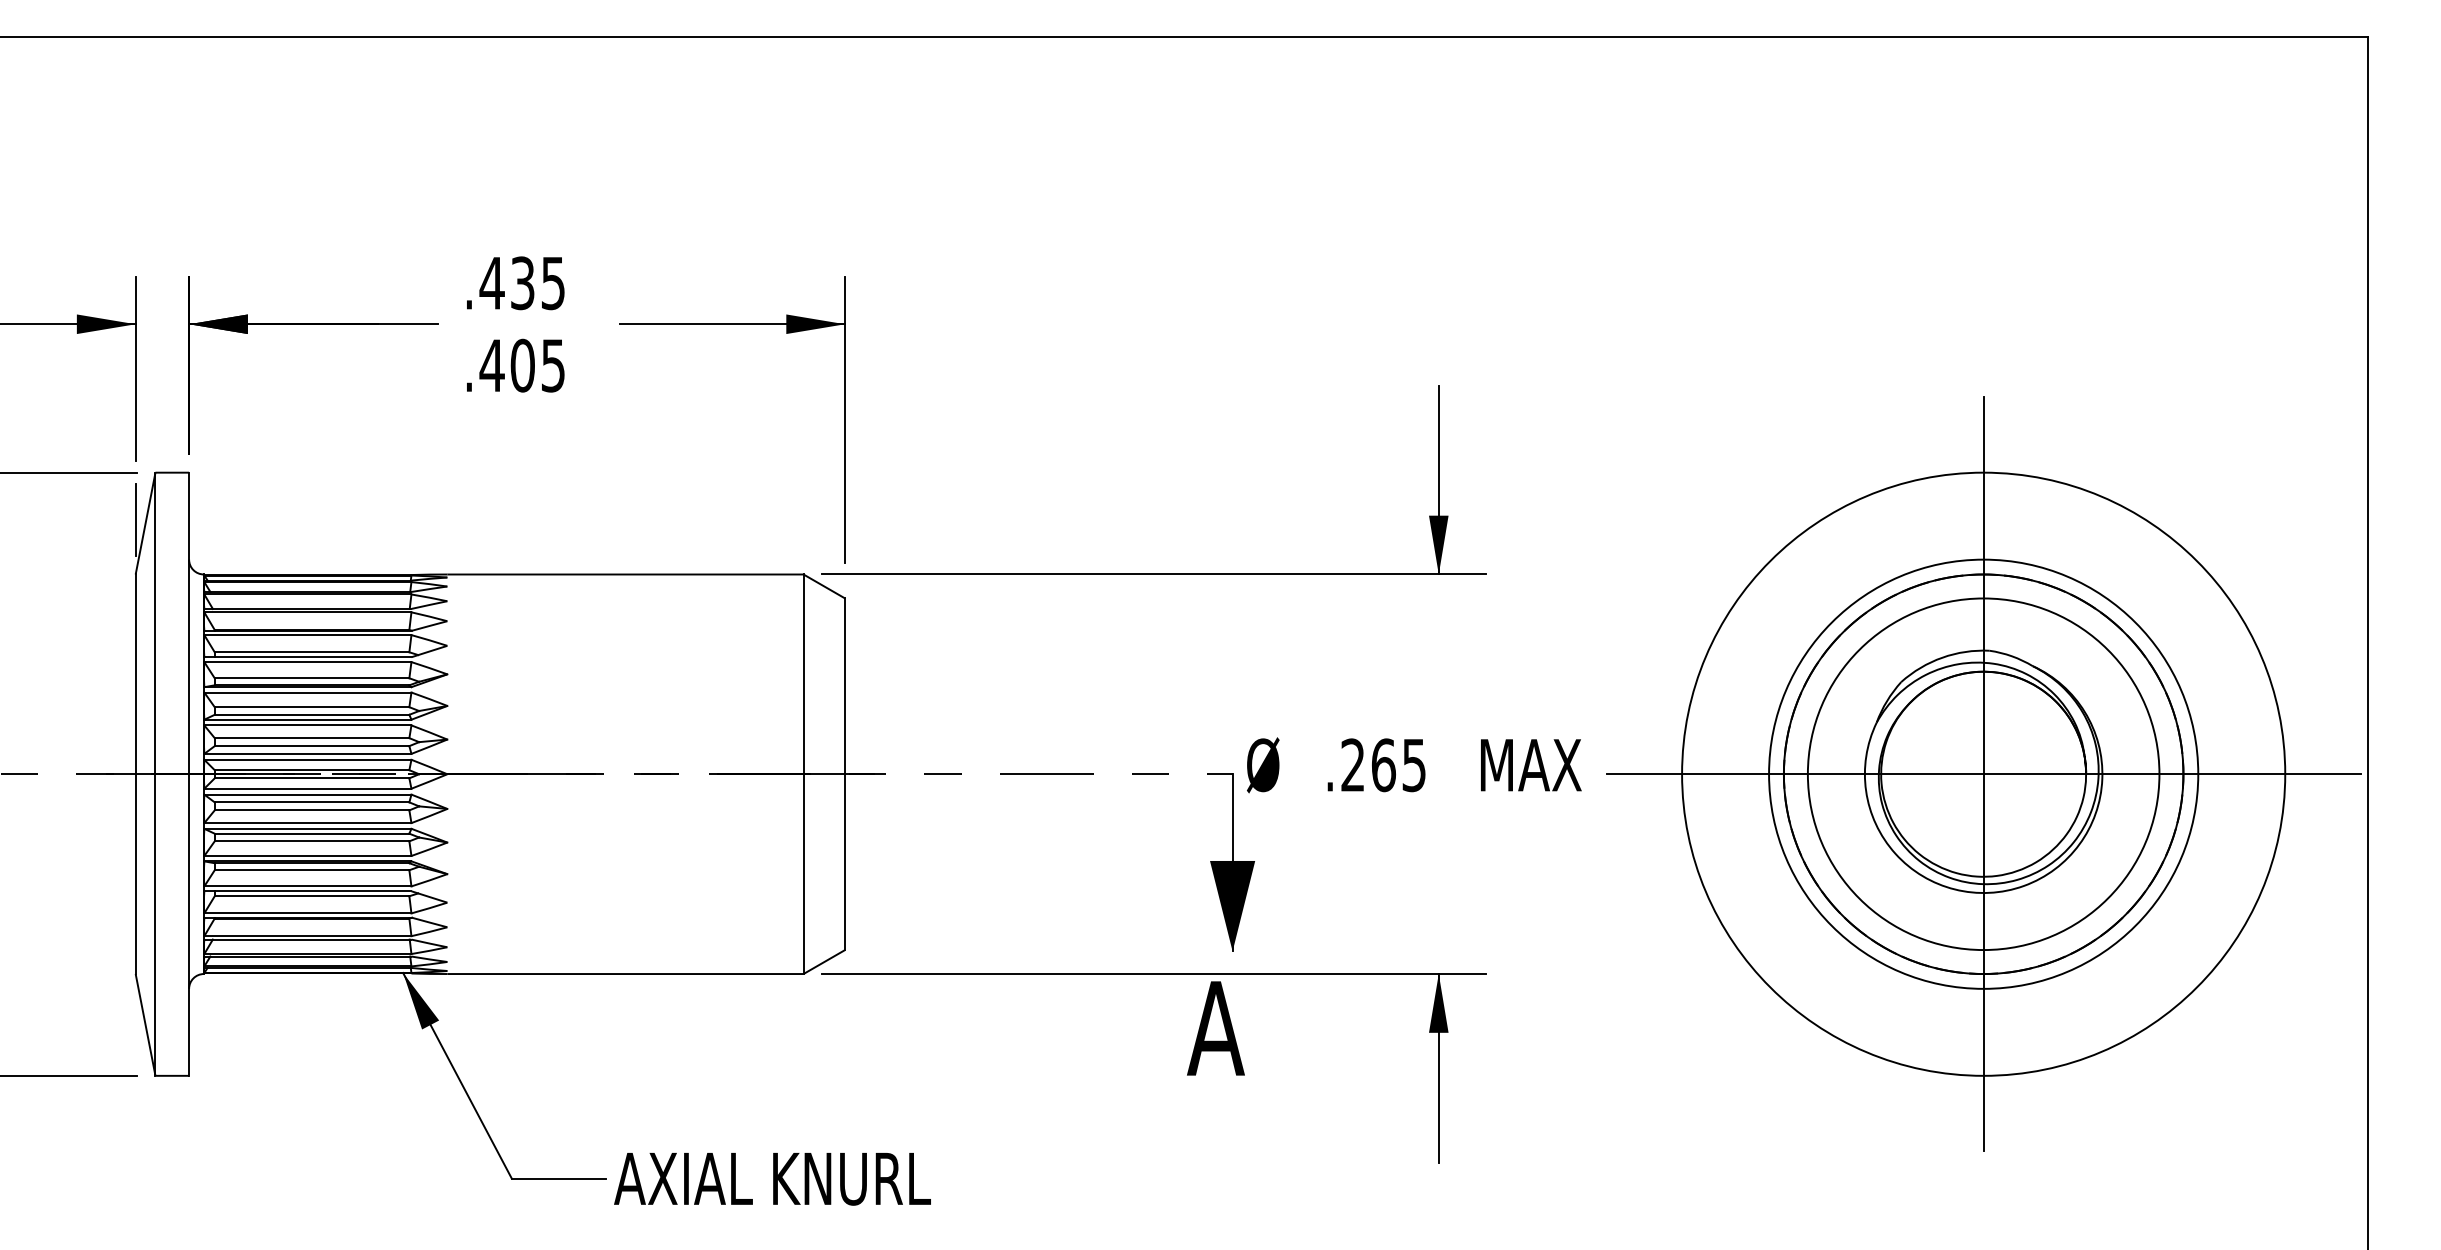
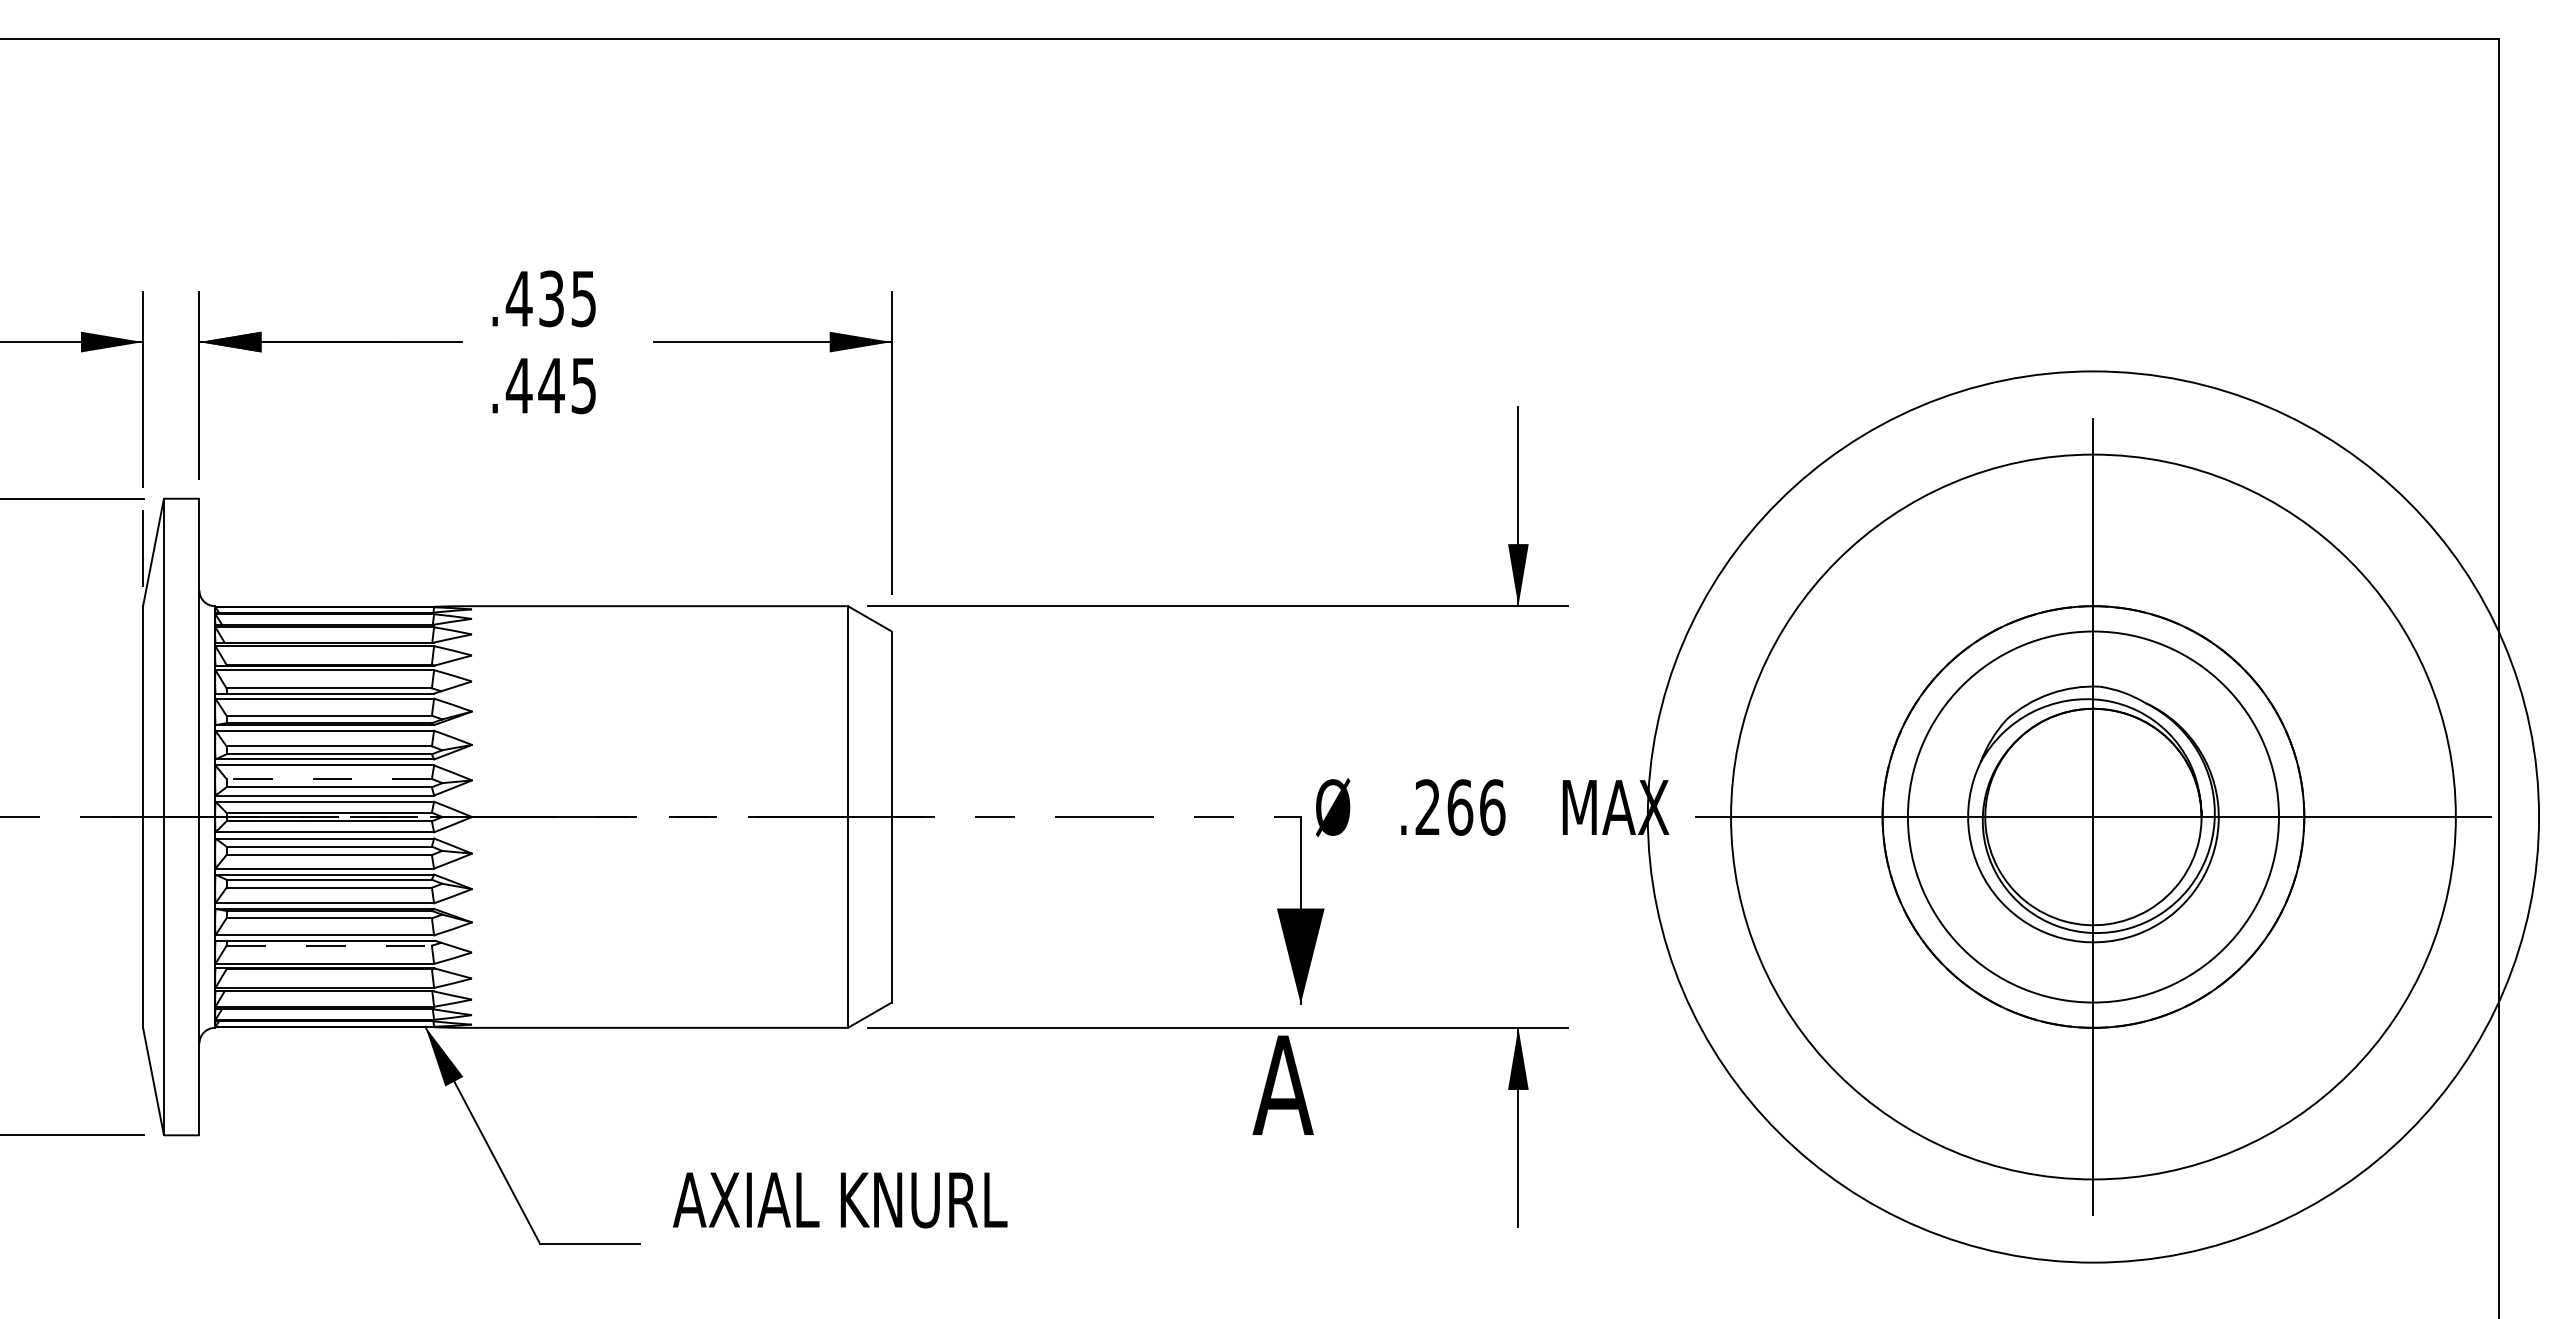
text: (522, 365) -> (551, 385), .405 -> .445
line: (312, 737) -> (329, 778), solid -> dashed
text: (1414, 765) -> (1492, 807), .265 -> .266
circle: (1982, 773) -> (2092, 816), size x1.6
circle: (1983, 773) -> (2093, 816), size x1.4
line: (312, 895) -> (329, 945), solid -> dashed
text: (772, 1179) -> (840, 1200), moved

